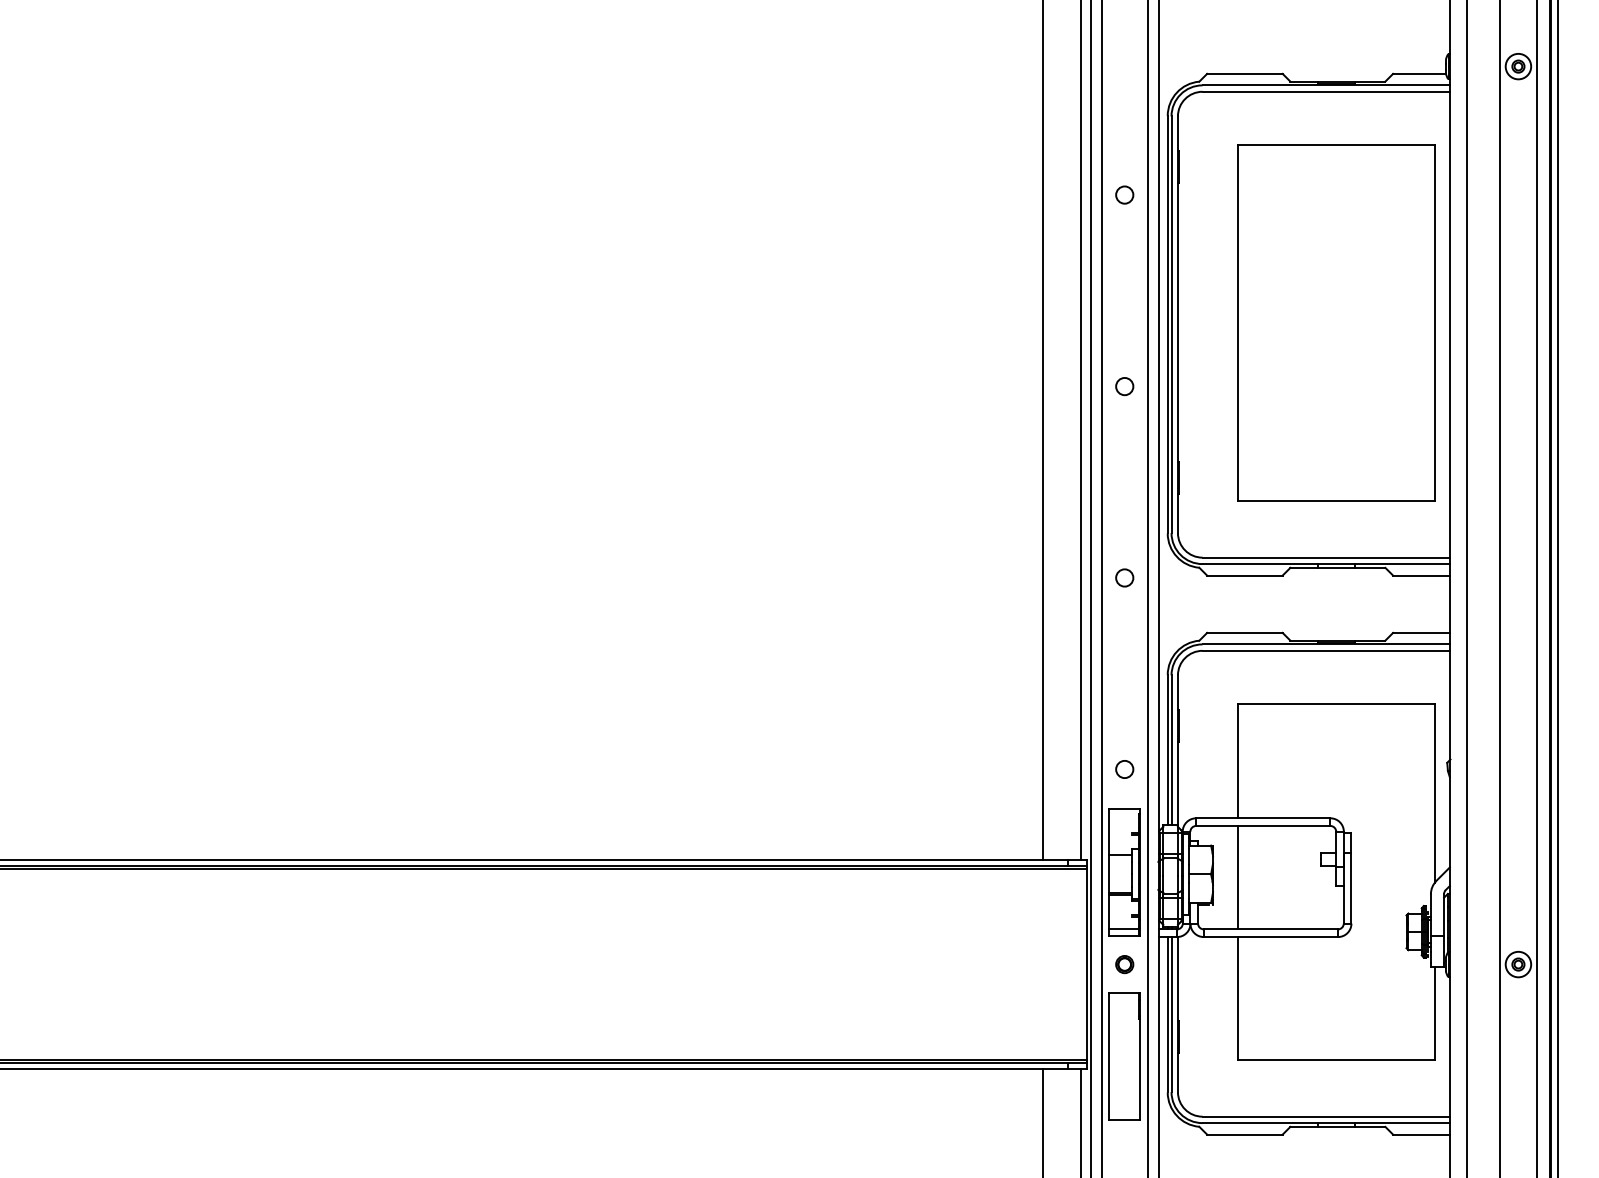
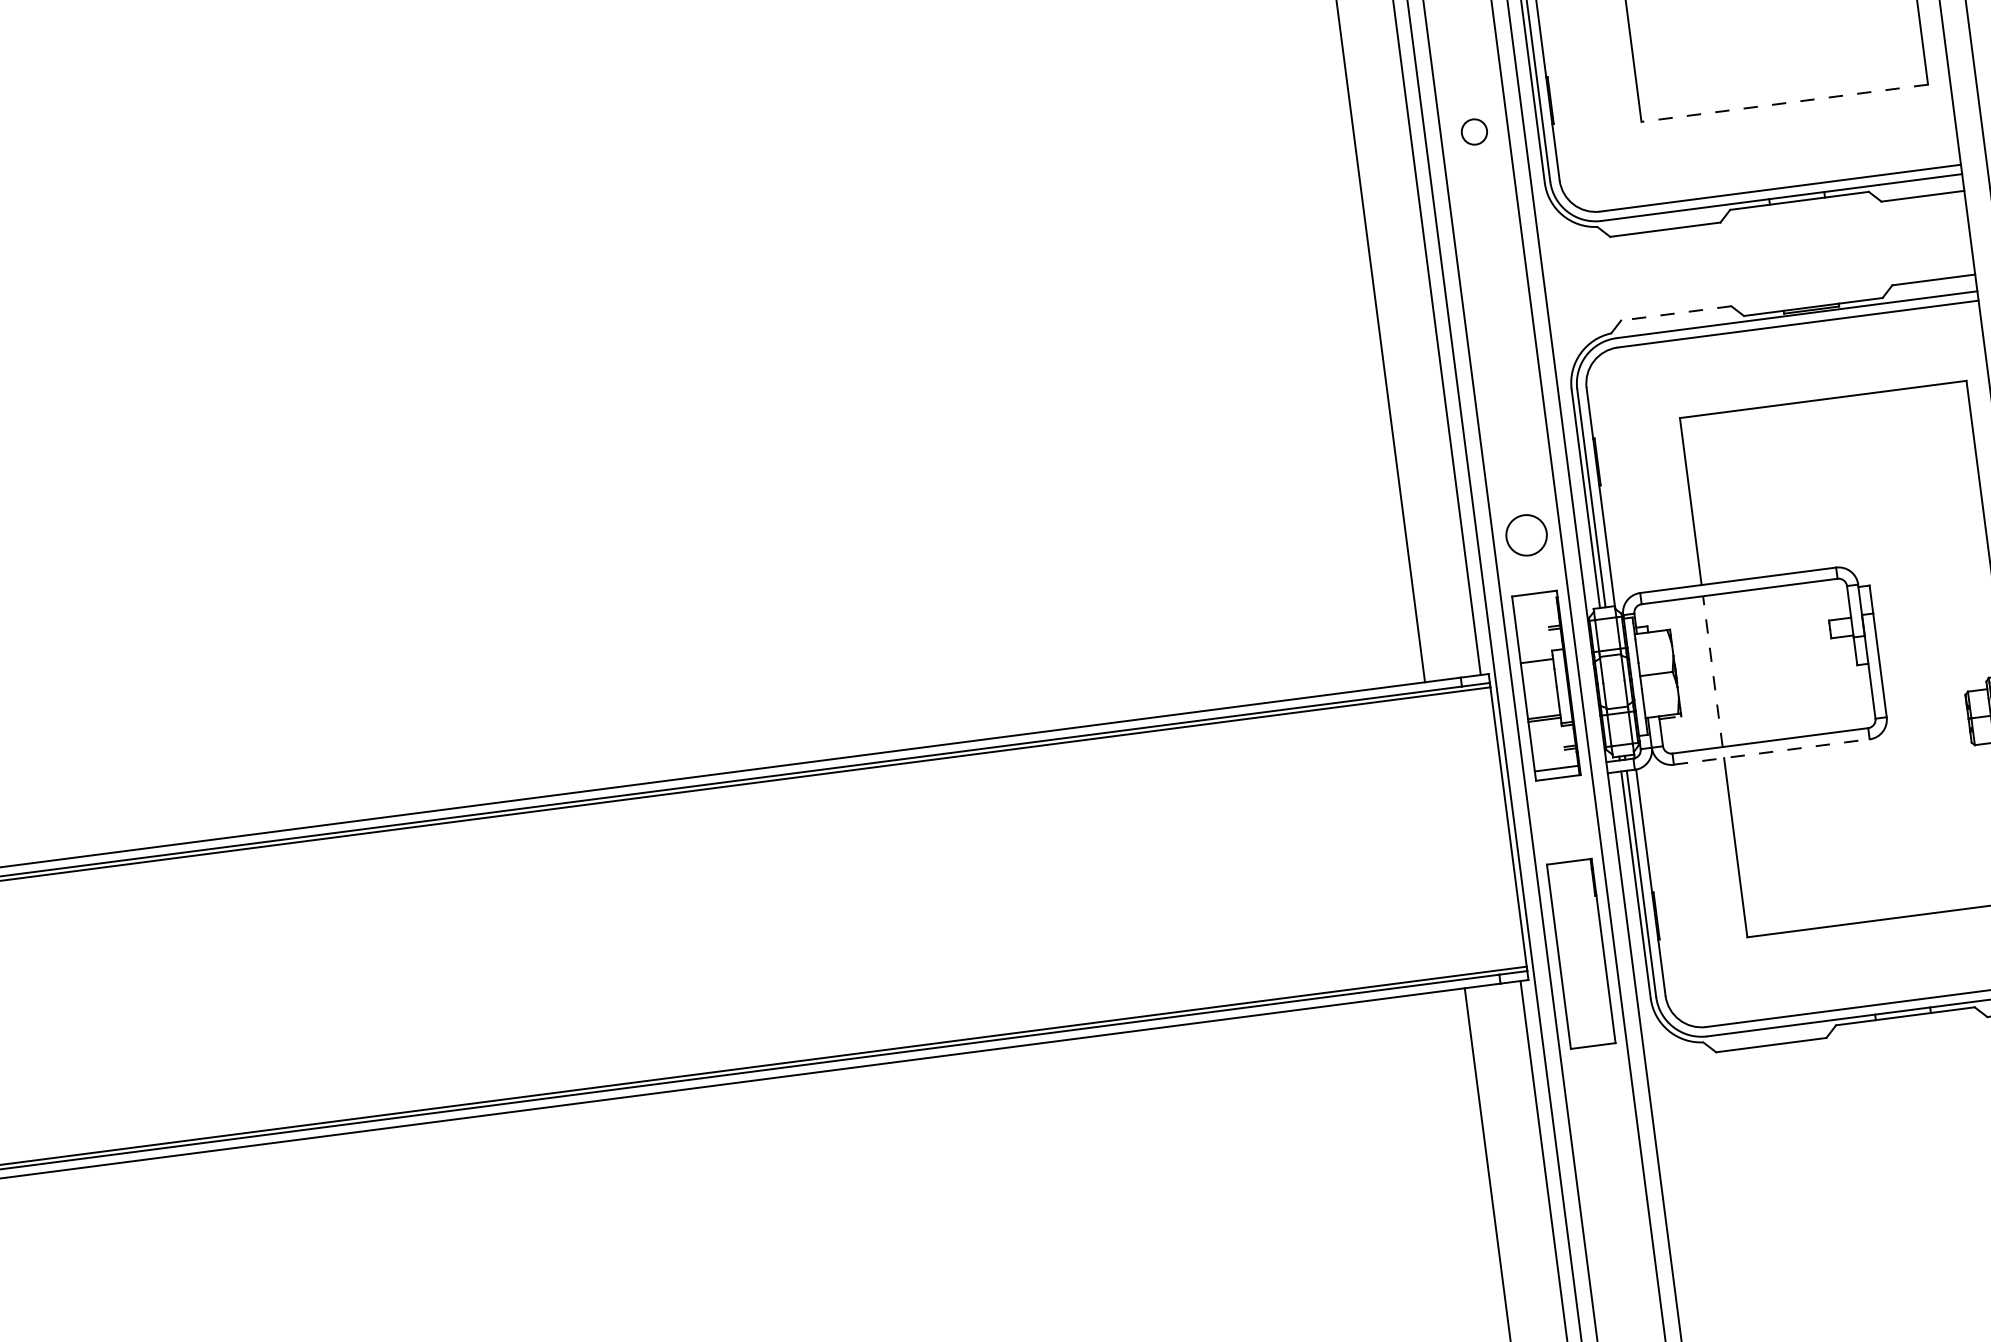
line: (1335, 500) -> (1783, 103), solid -> dashed
circle: (1124, 577) -> (1473, 131), moved
line: (1244, 632) -> (1675, 312), solid -> dashed
circle: (1124, 769) -> (1526, 535), size x1.6
line: (1238, 877) -> (1713, 671), solid -> dashed
line: (1271, 936) -> (1772, 751), solid -> dashed
part: (1124, 964) -> (1563, 819), removed

